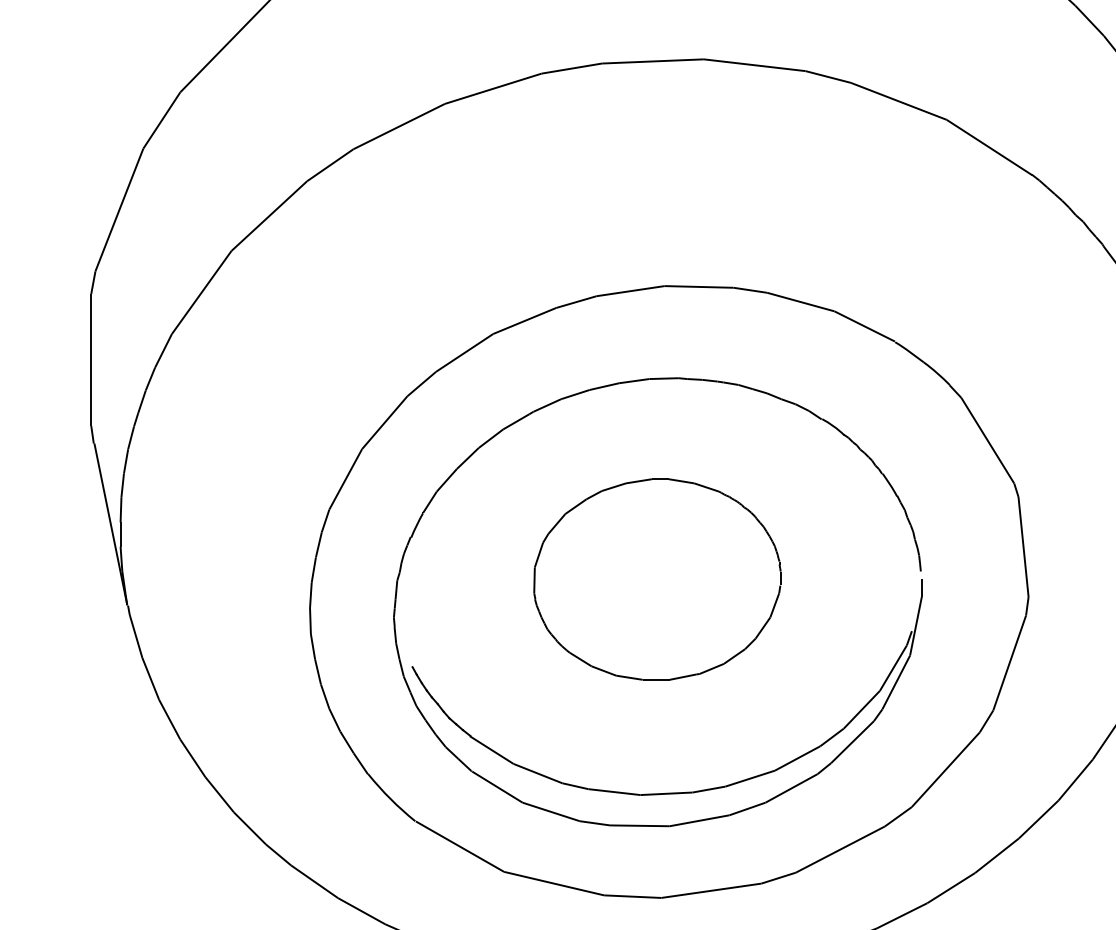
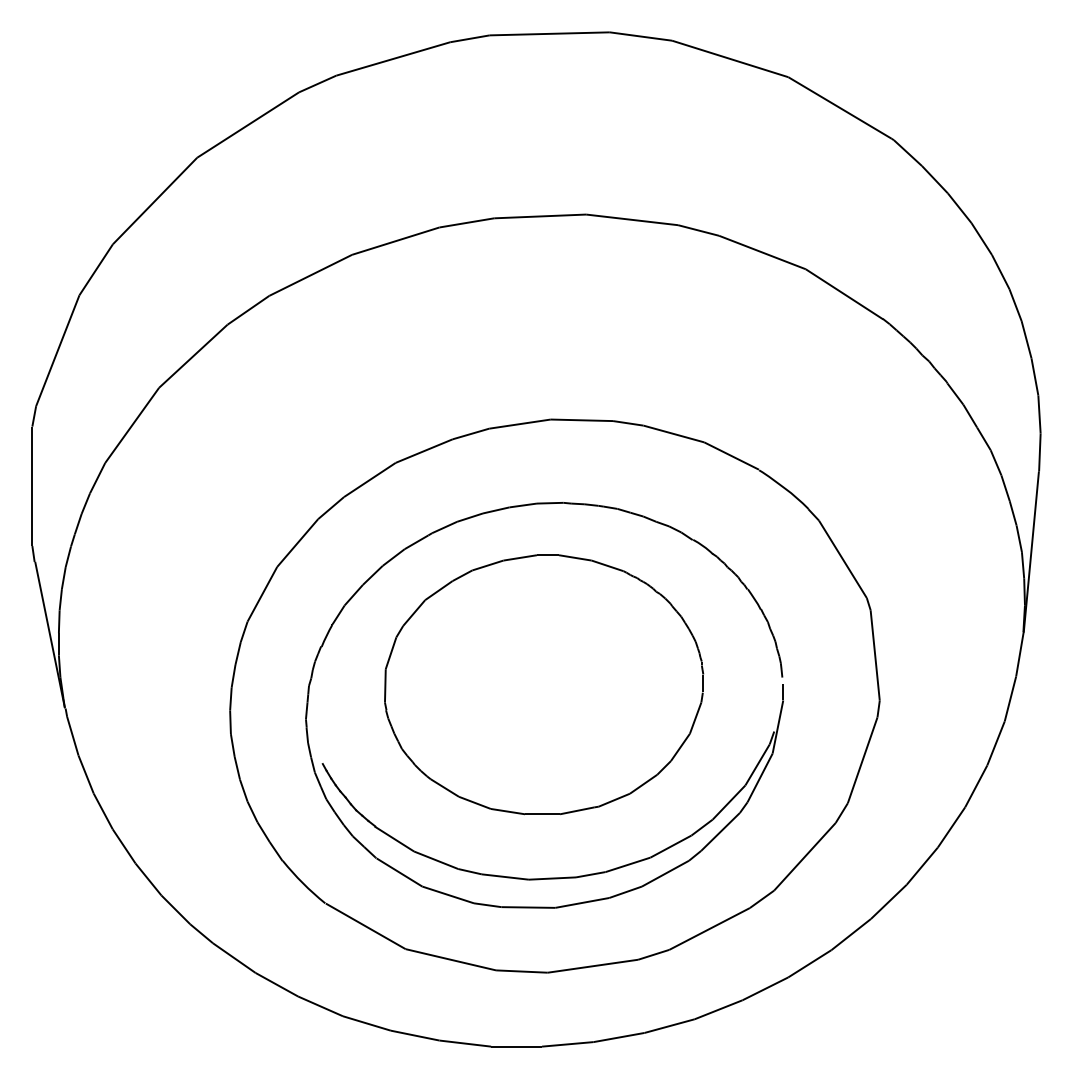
part: (657, 579) -> (544, 684), size x1.43

